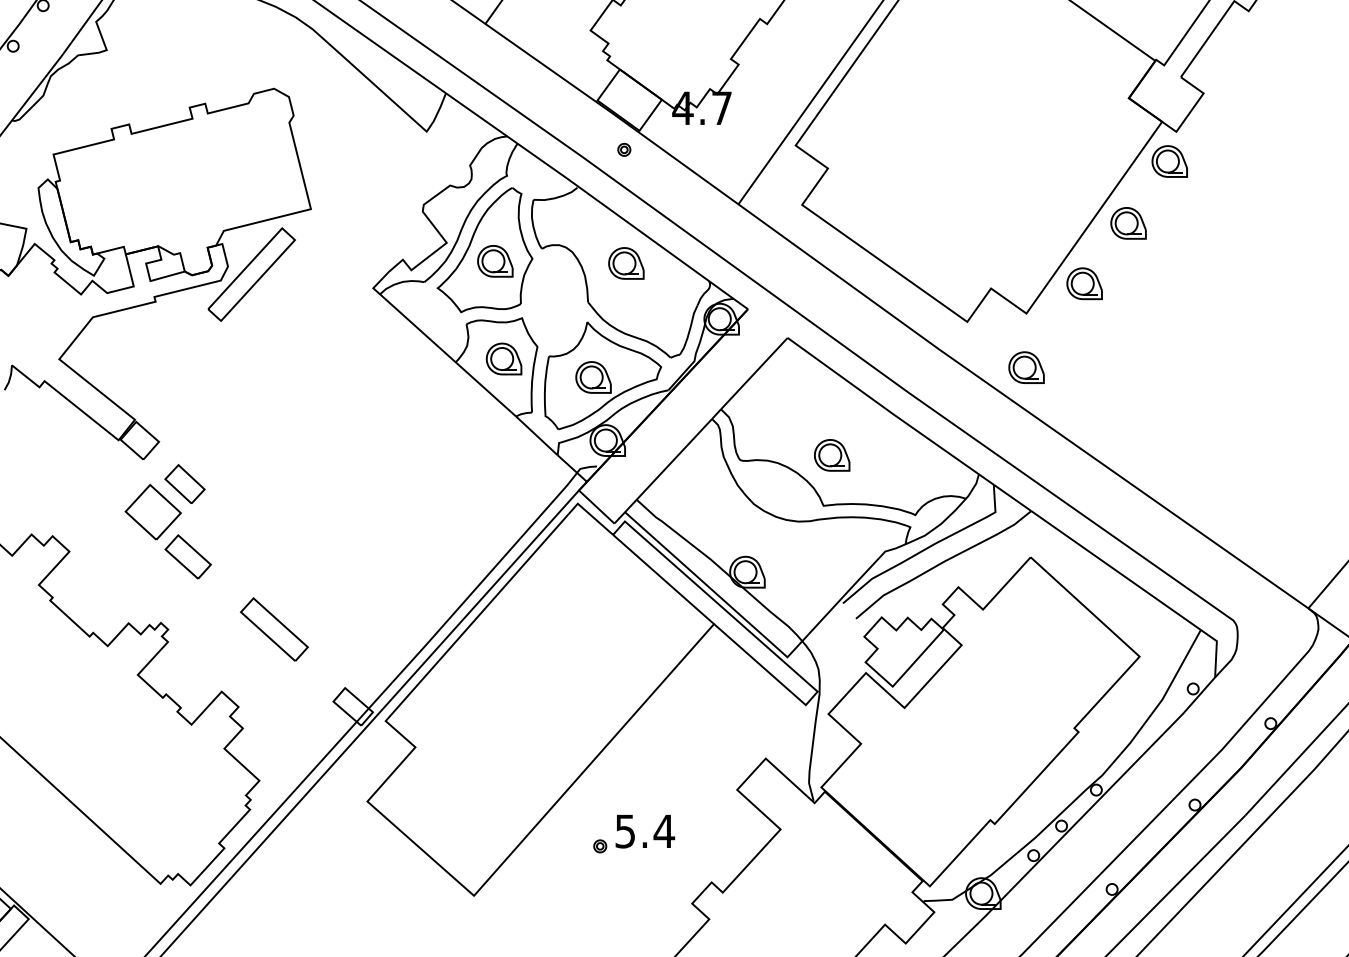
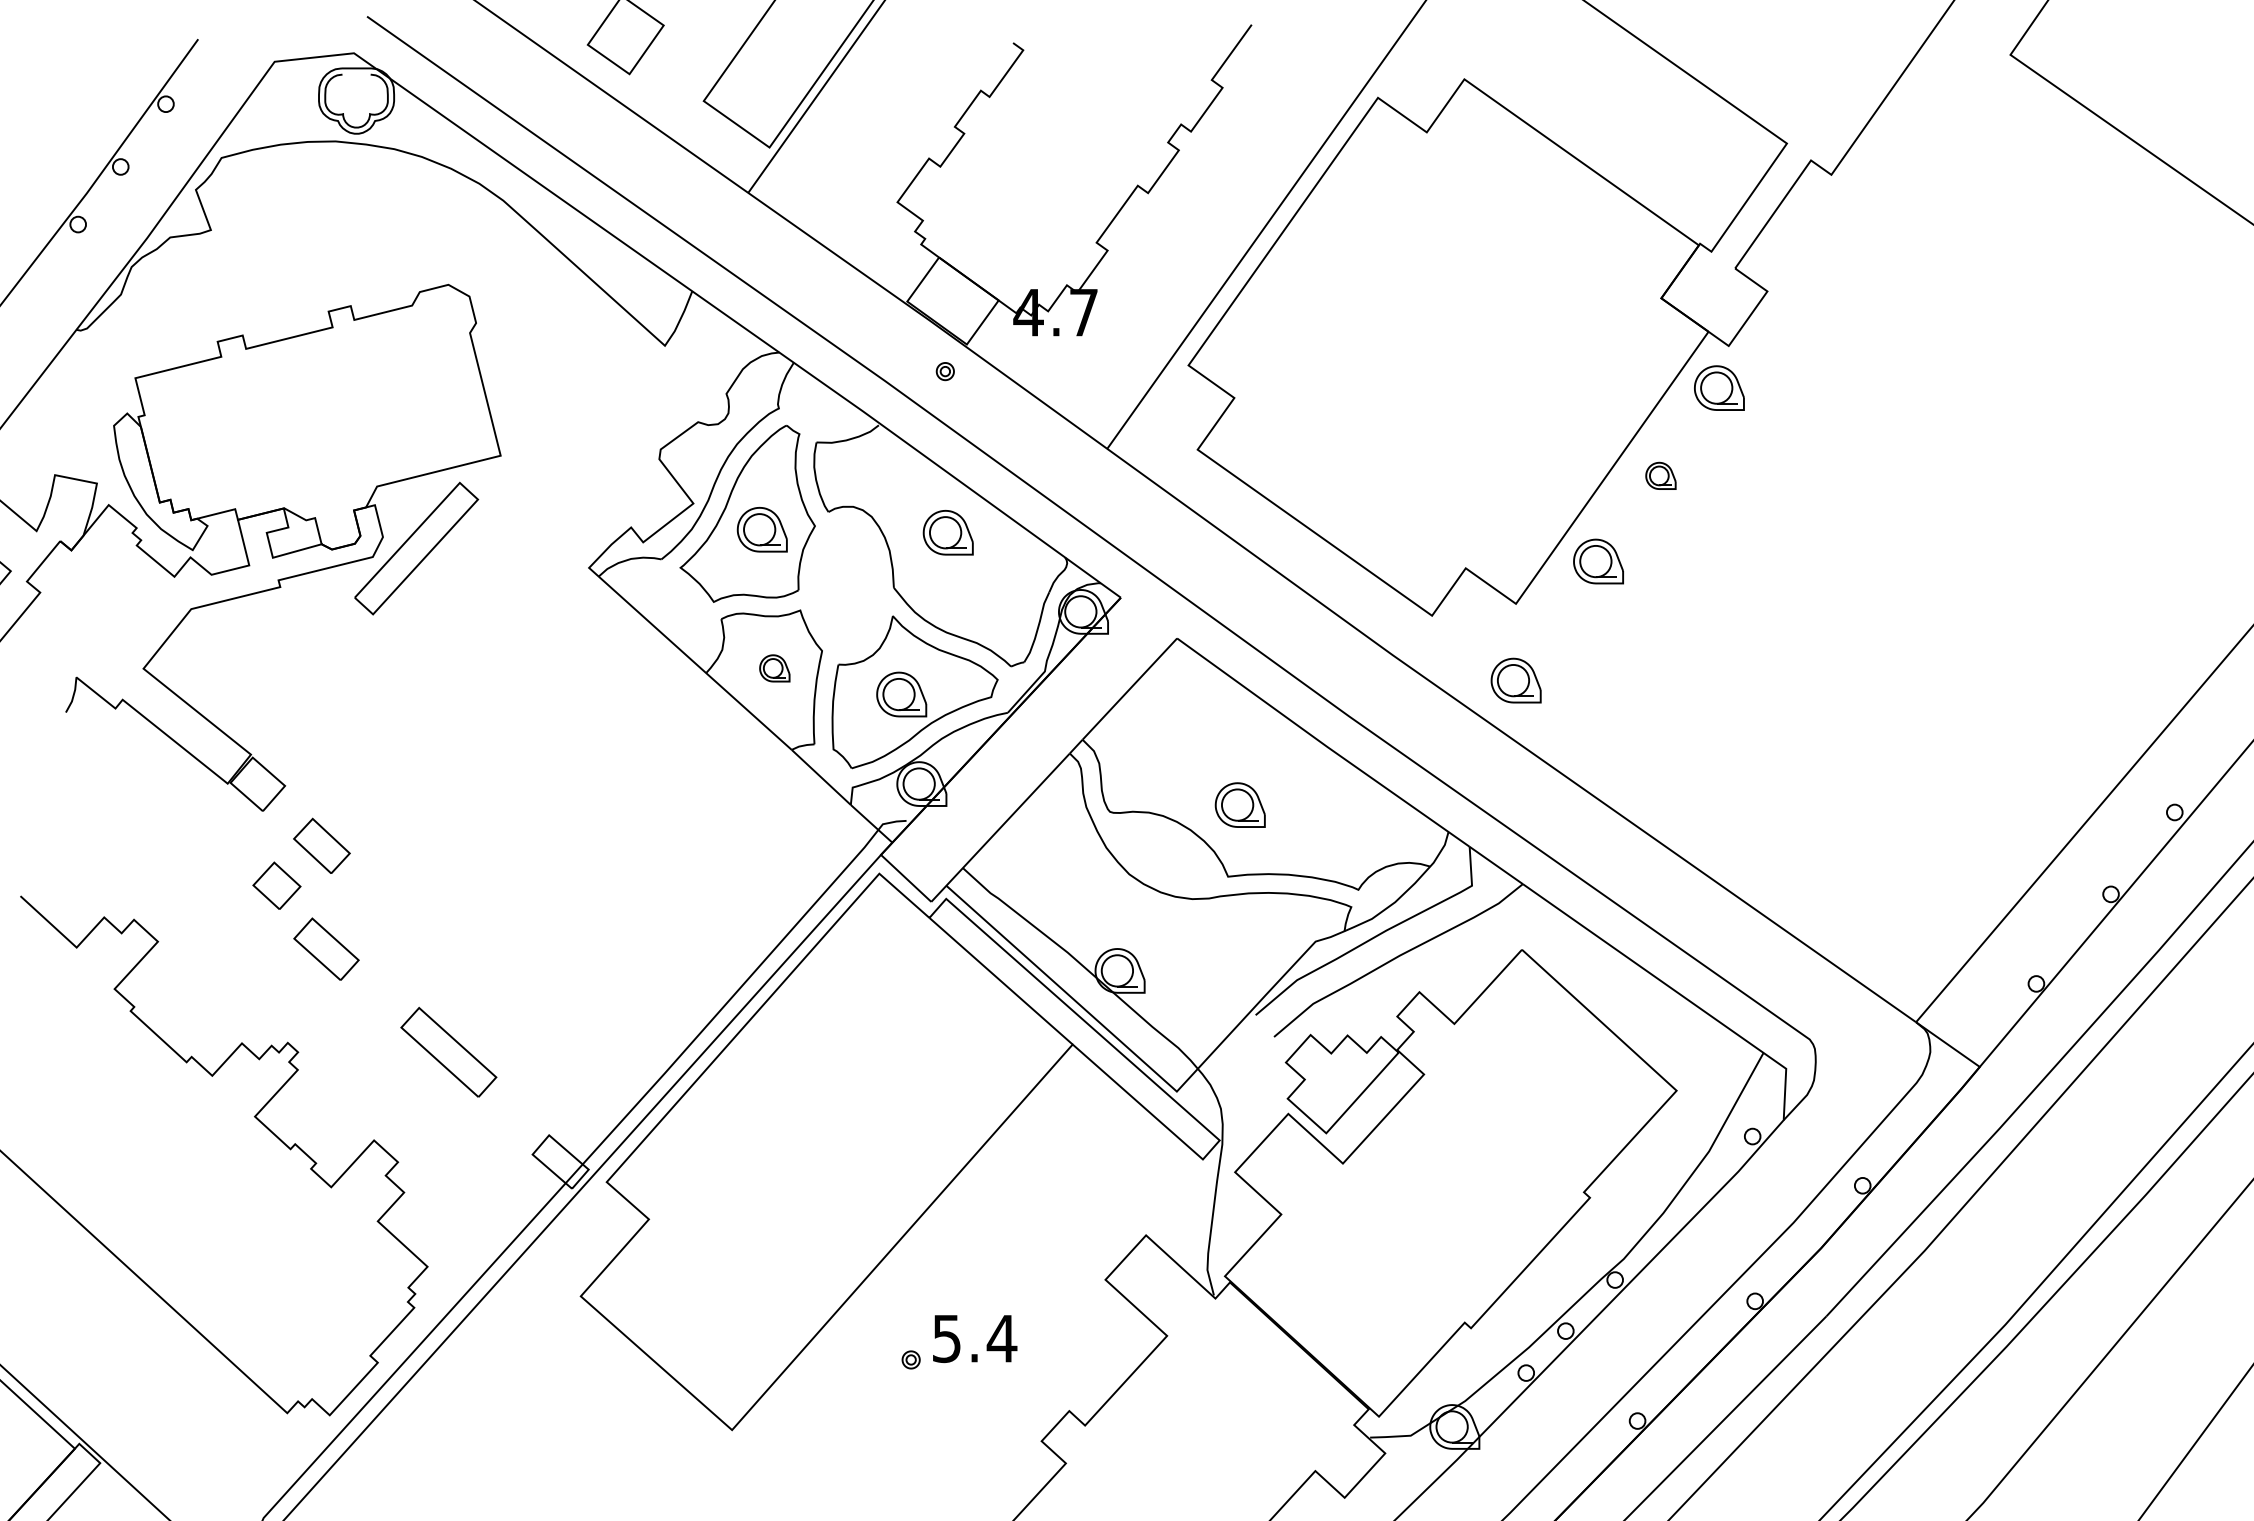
part: (1128, 223) -> (1660, 475), size x0.6
part: (503, 359) -> (774, 668), size x0.6
part: (152, 512) -> (276, 885), size x0.6

